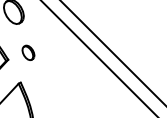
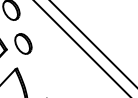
part: (28, 52) -> (23, 43), size x1.67

